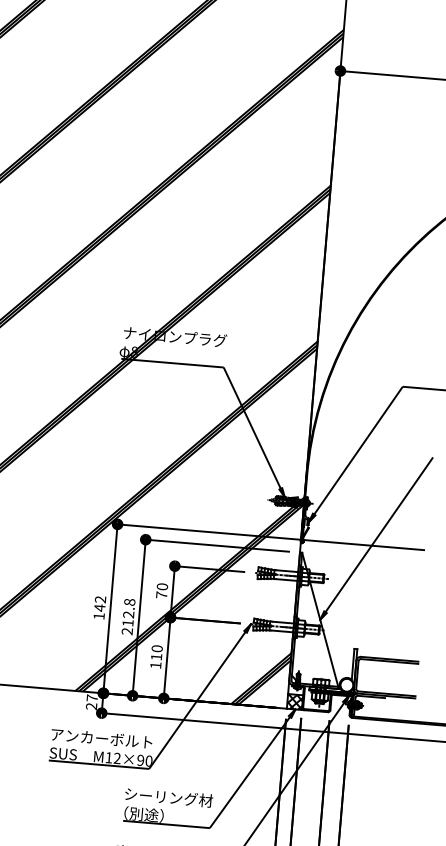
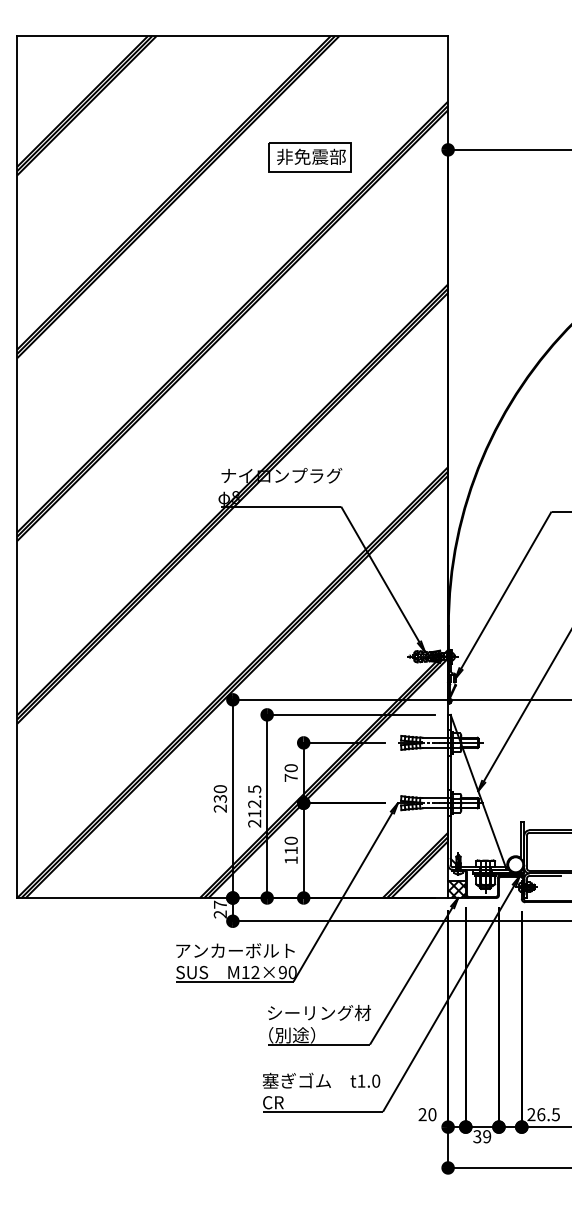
part: (221, 67) -> (309, 157), added
text: (129, 602) -> (254, 789), 212.8 -> 212.5
text: (99, 607) -> (220, 798), 142 -> 230

